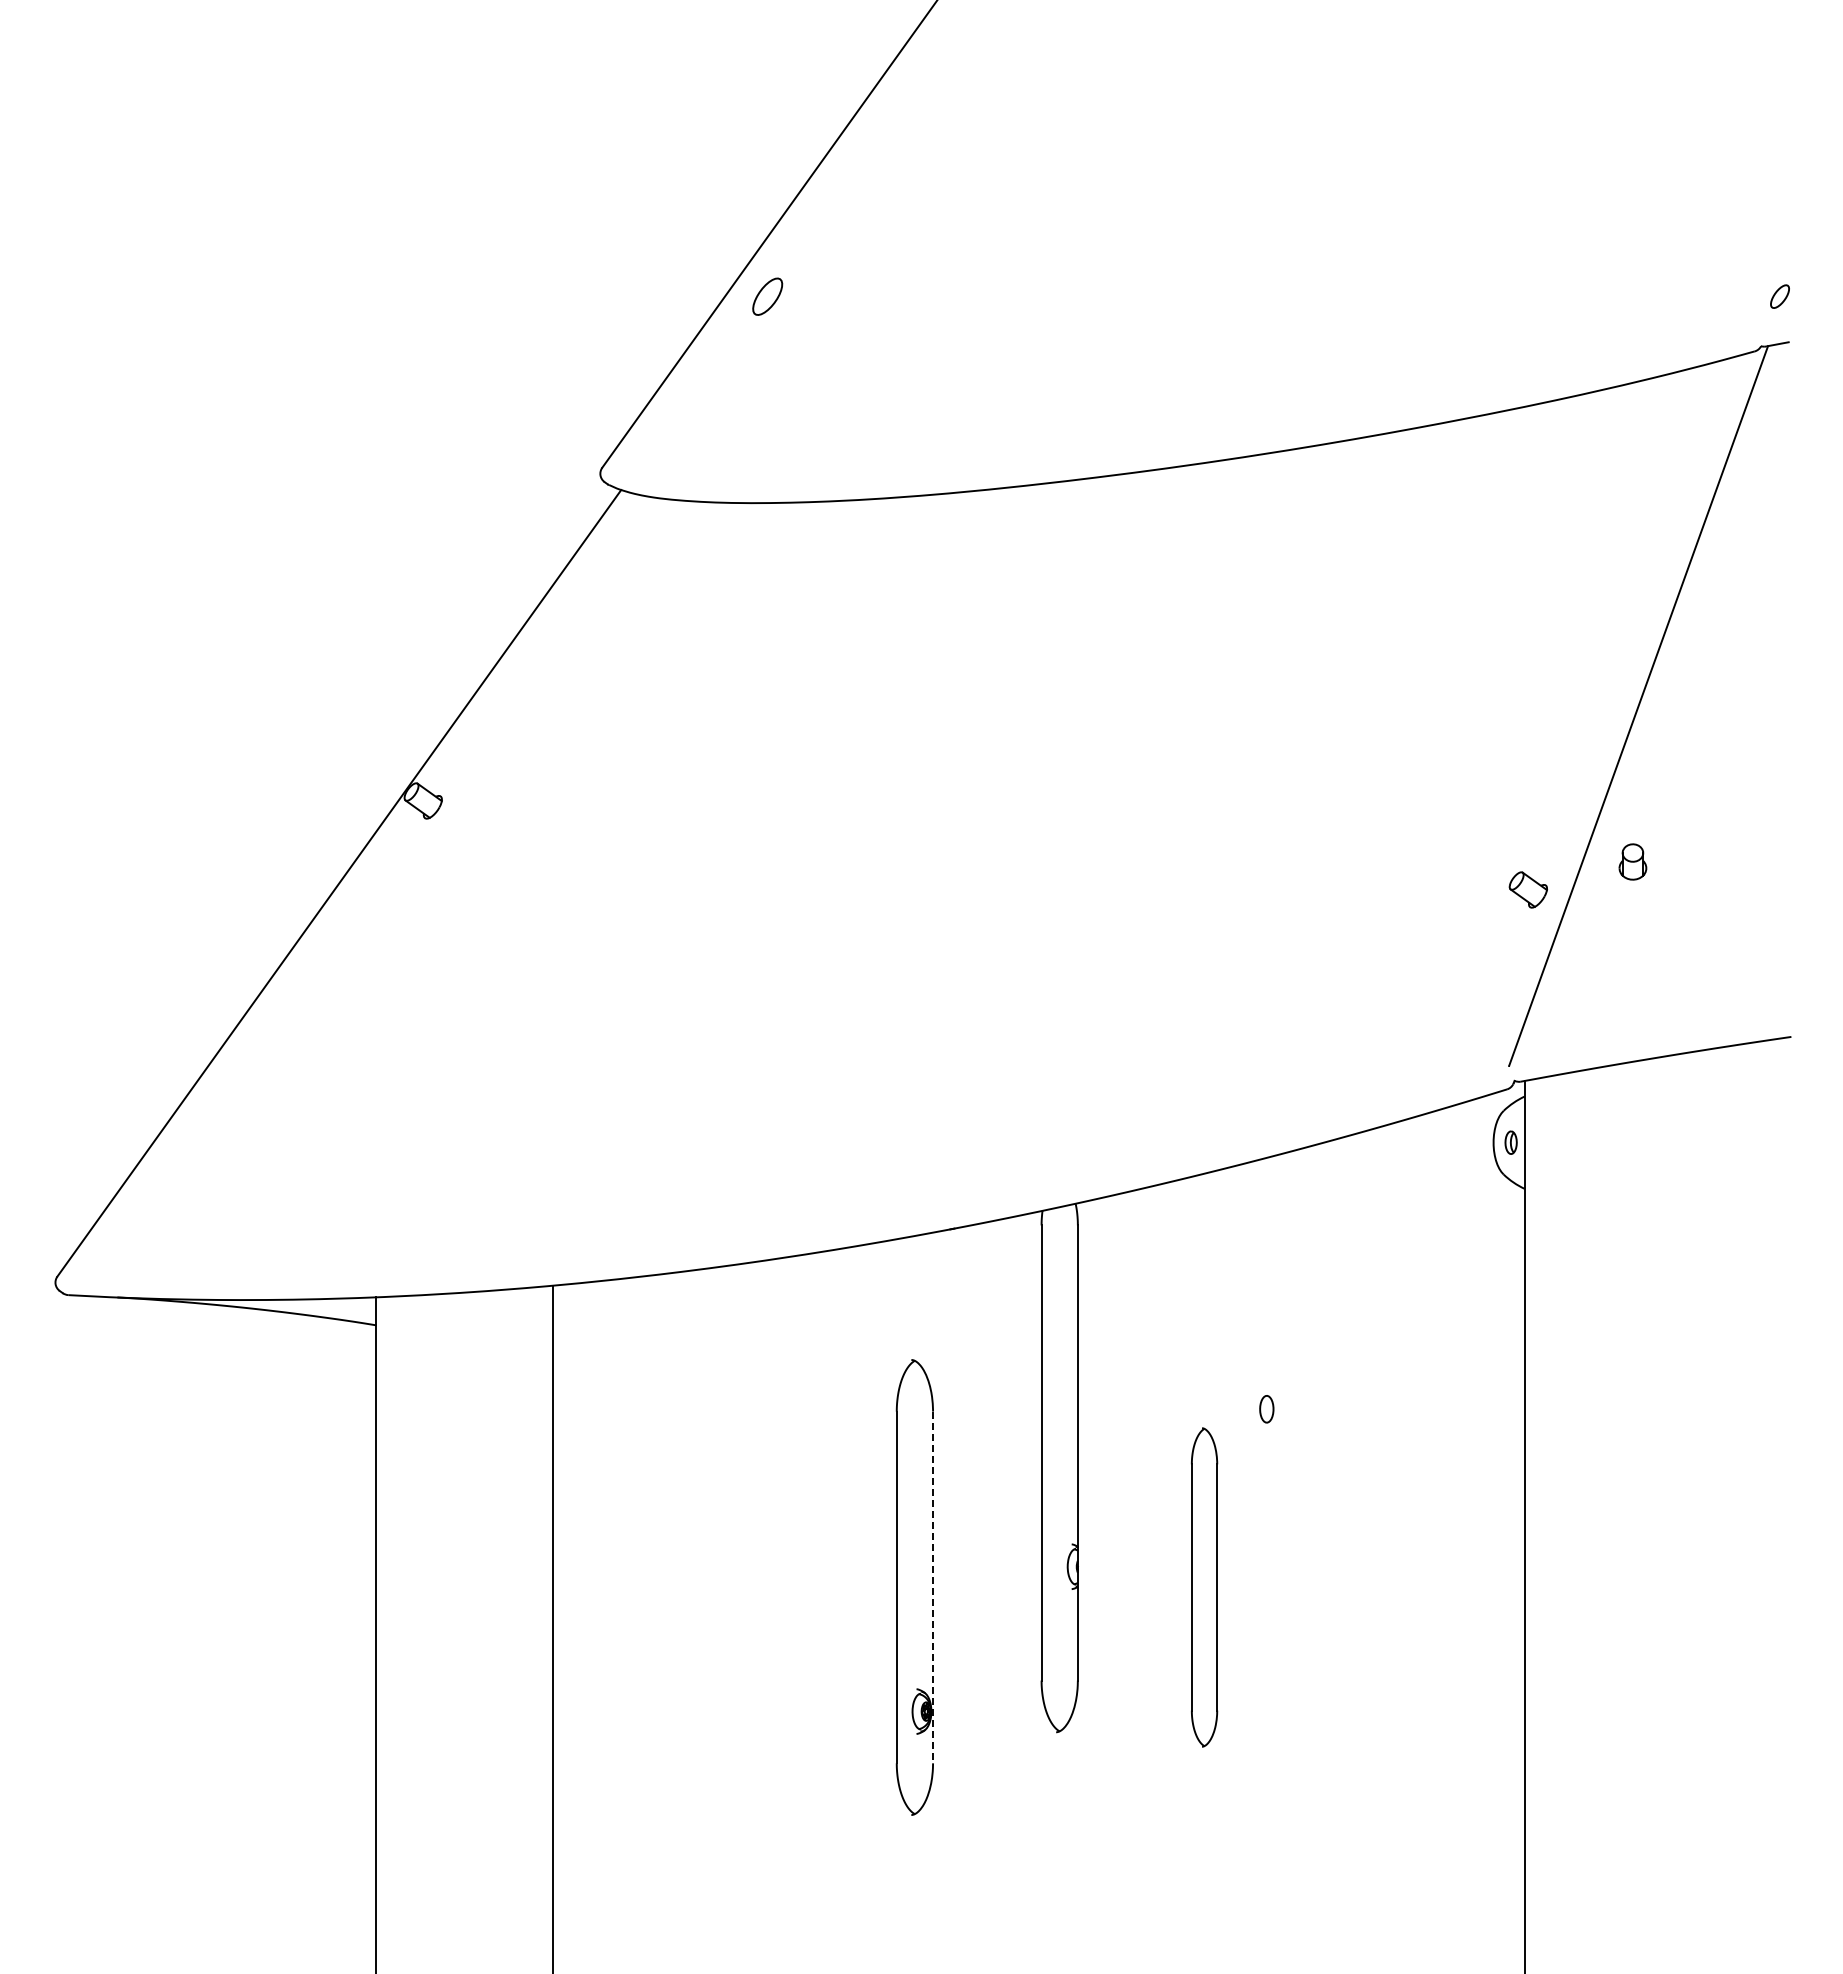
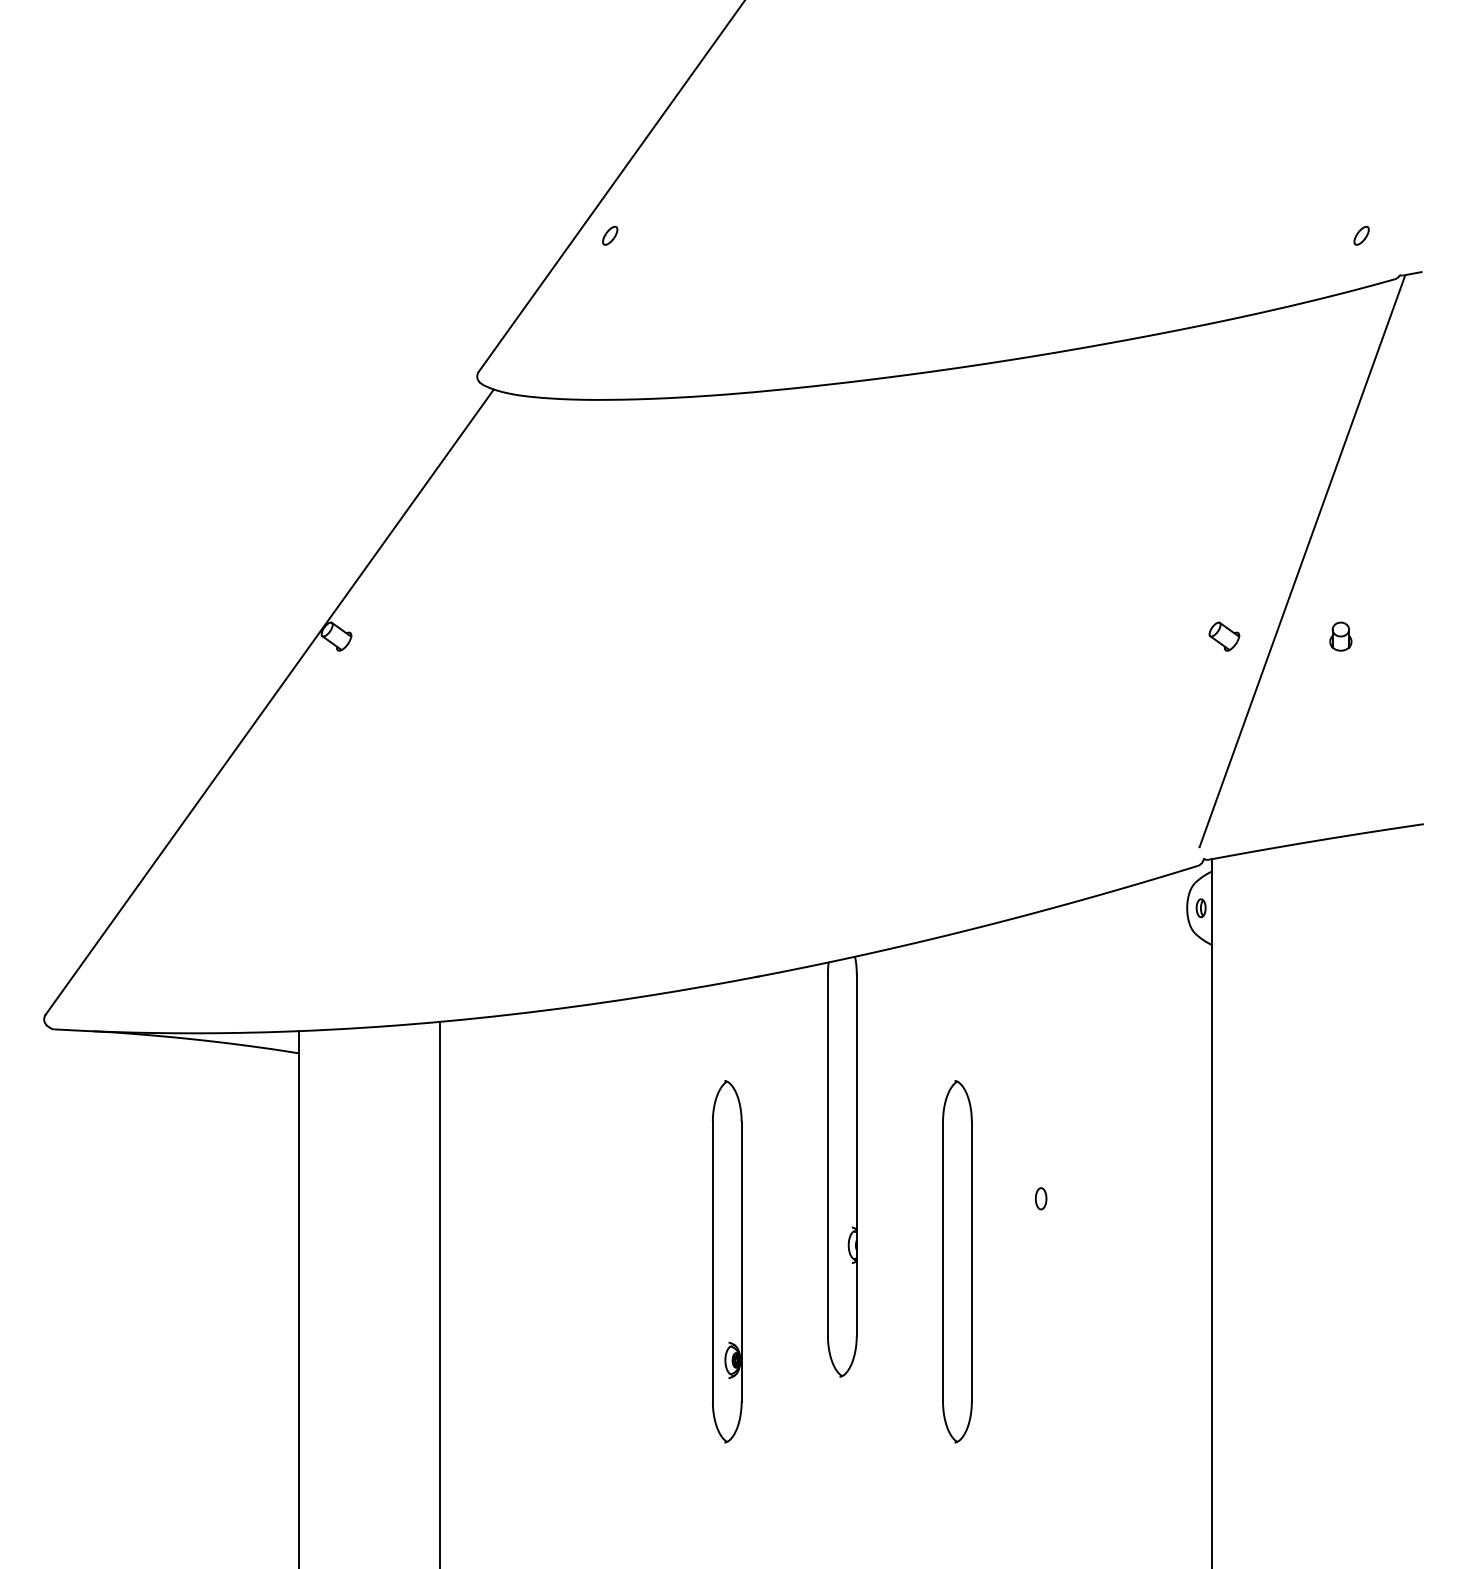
part: (767, 296) -> (610, 235), size x0.62
part: (1779, 296) -> (1361, 235), moved
part: (1632, 861) -> (1340, 636), moved
part: (1527, 889) -> (1223, 636), moved
part: (1266, 1409) -> (1040, 1198), moved
line: (933, 1587) -> (742, 1261), dashed -> solid
part: (1204, 1587) -> (957, 1261), size x1.43

